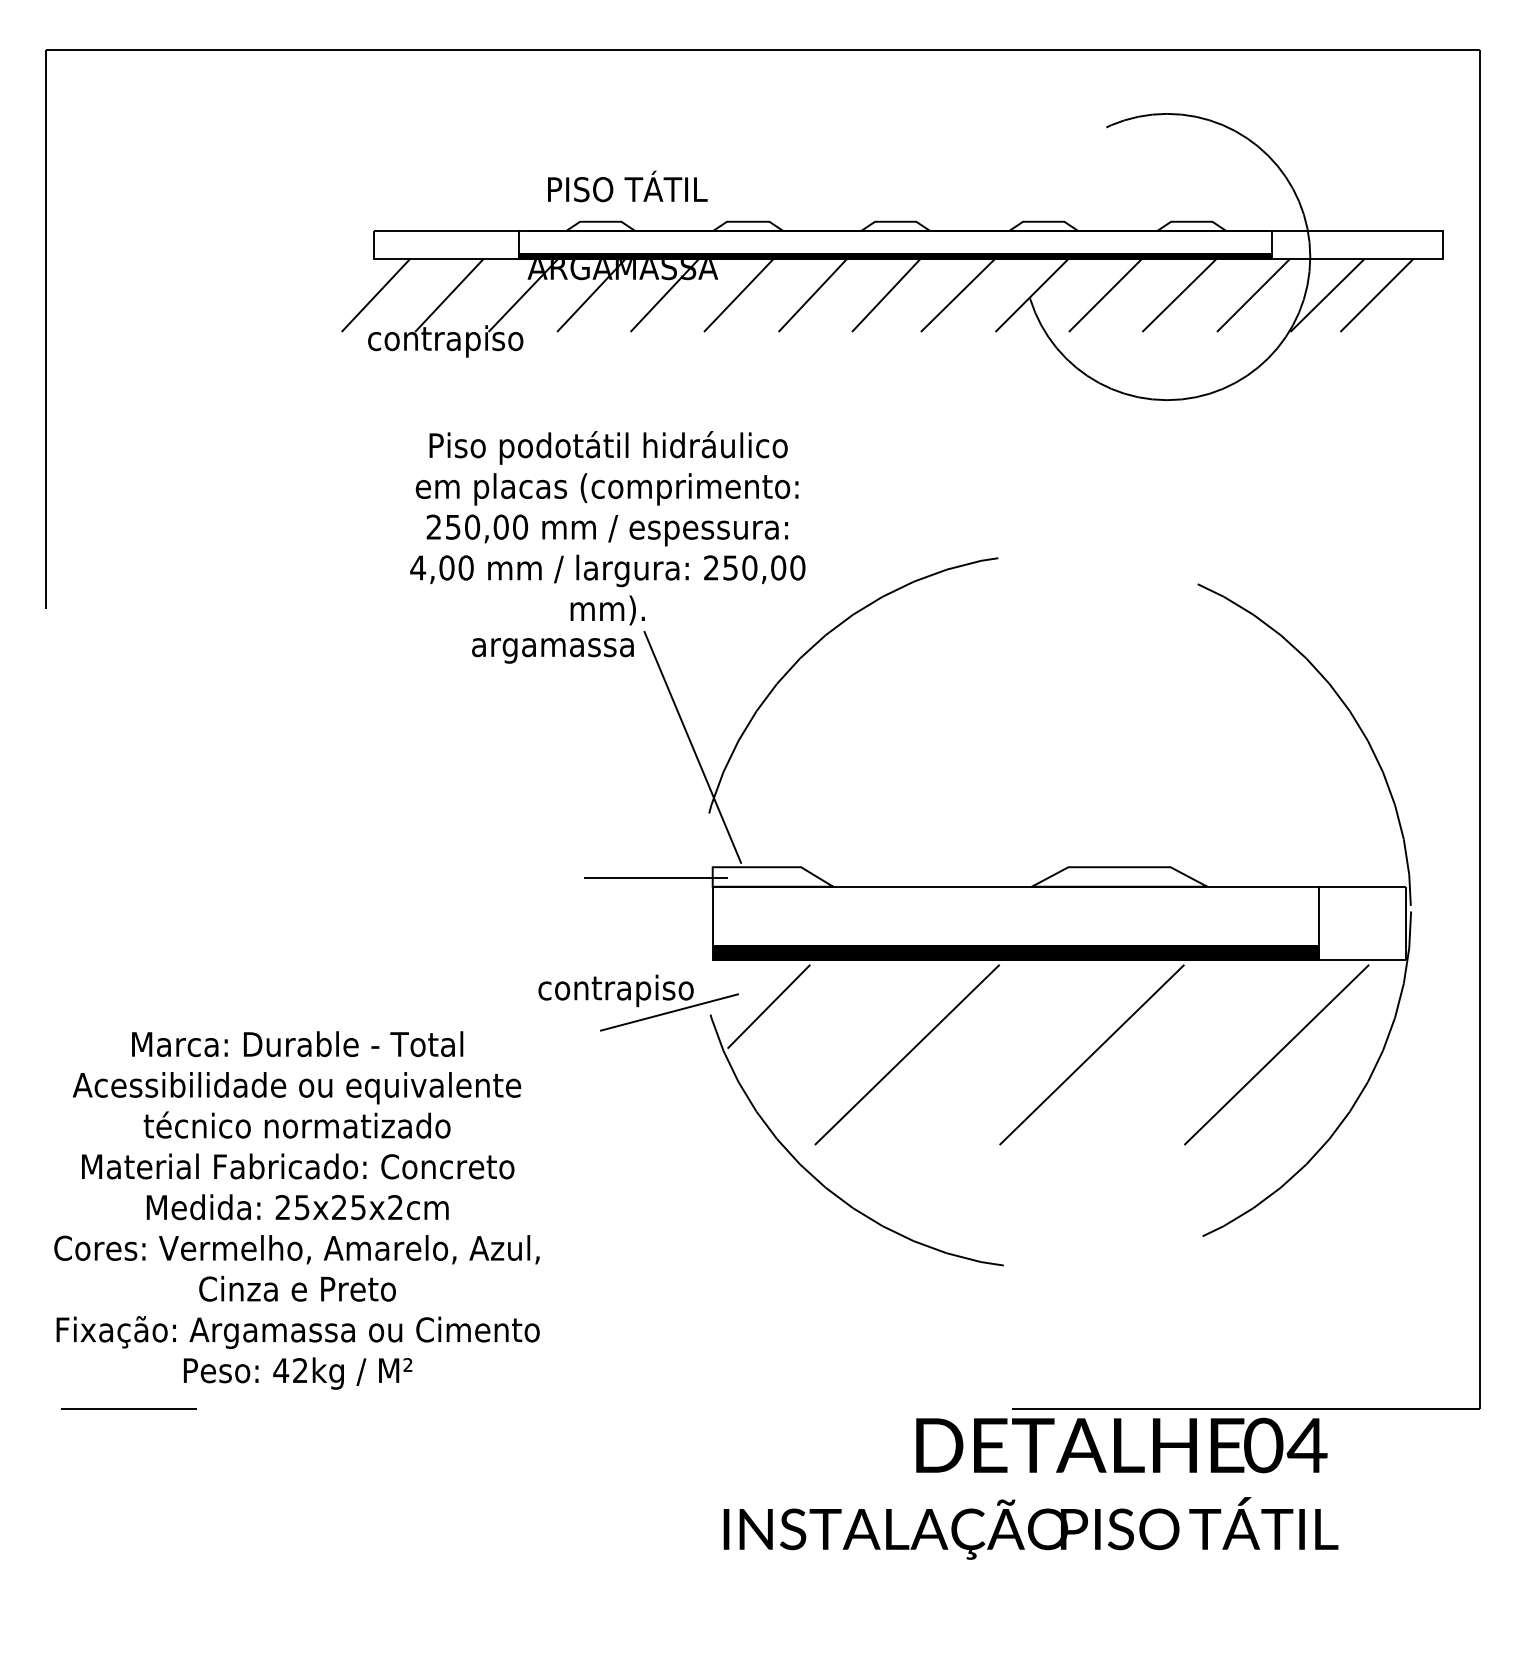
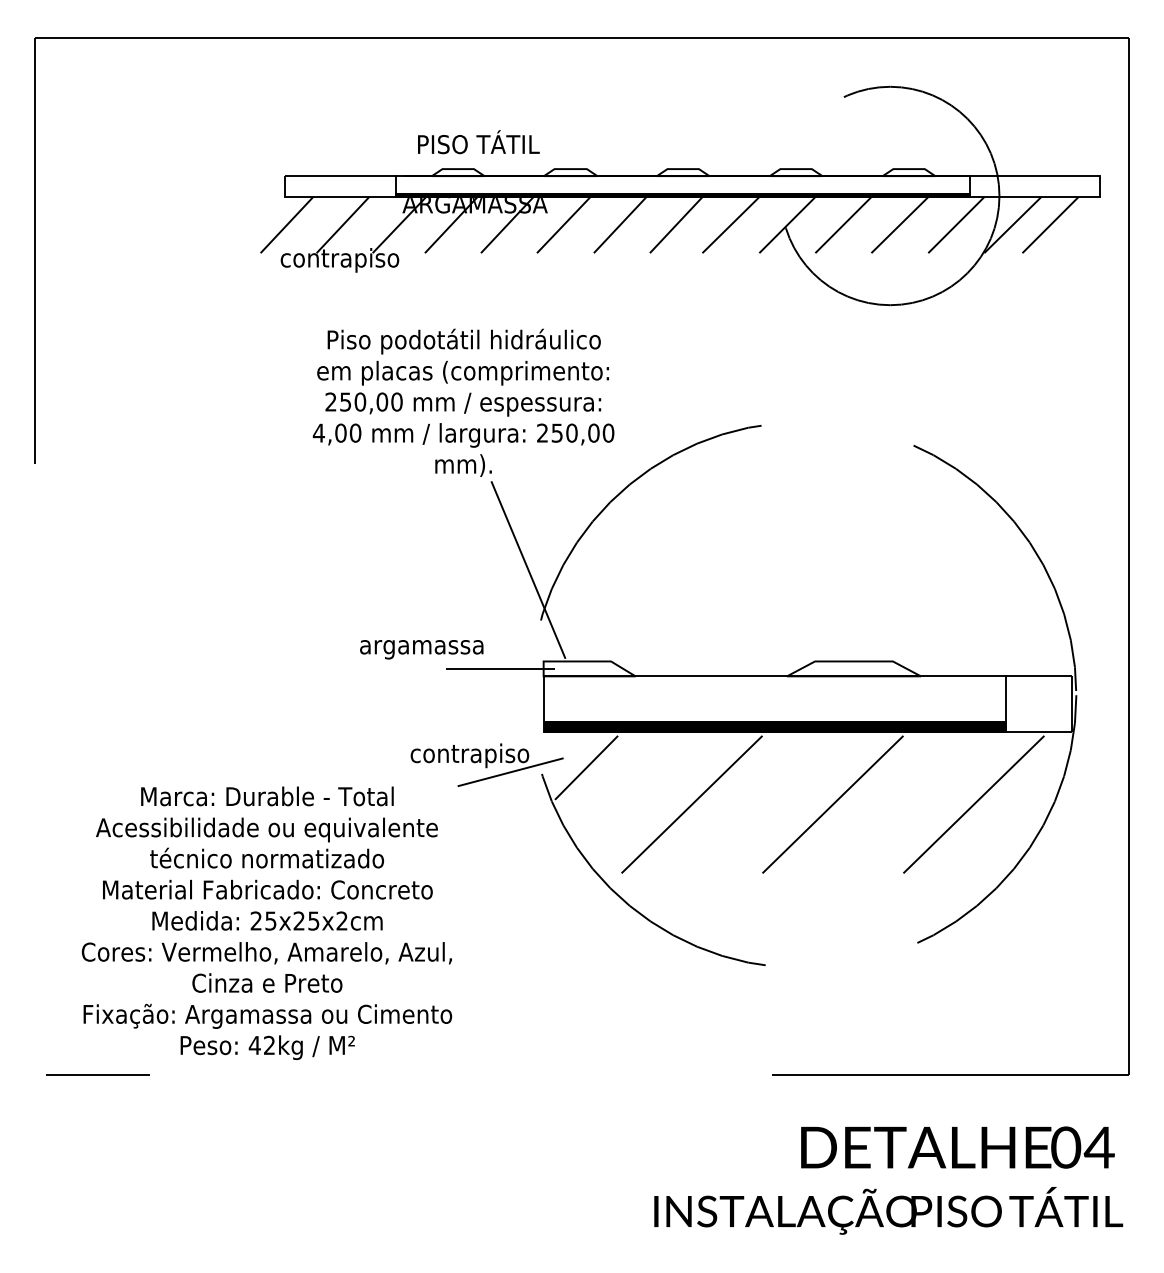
text: (552, 650) -> (421, 649), moved
text: (296, 1210) -> (266, 923), moved
text: (1030, 1488) -> (888, 1180), moved

